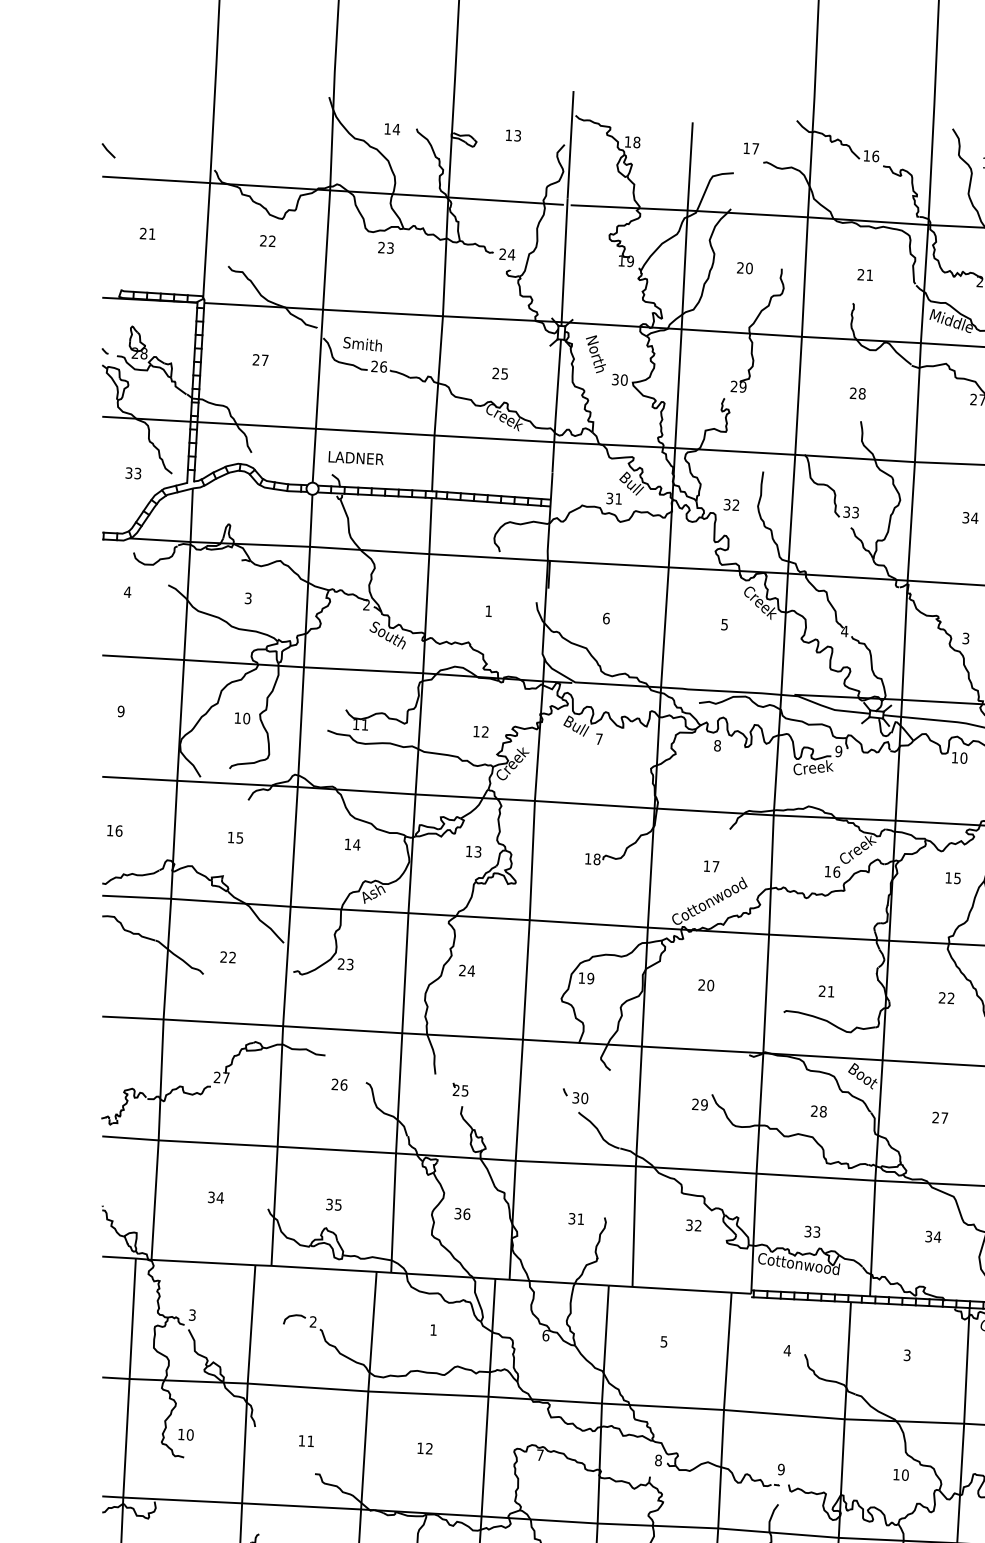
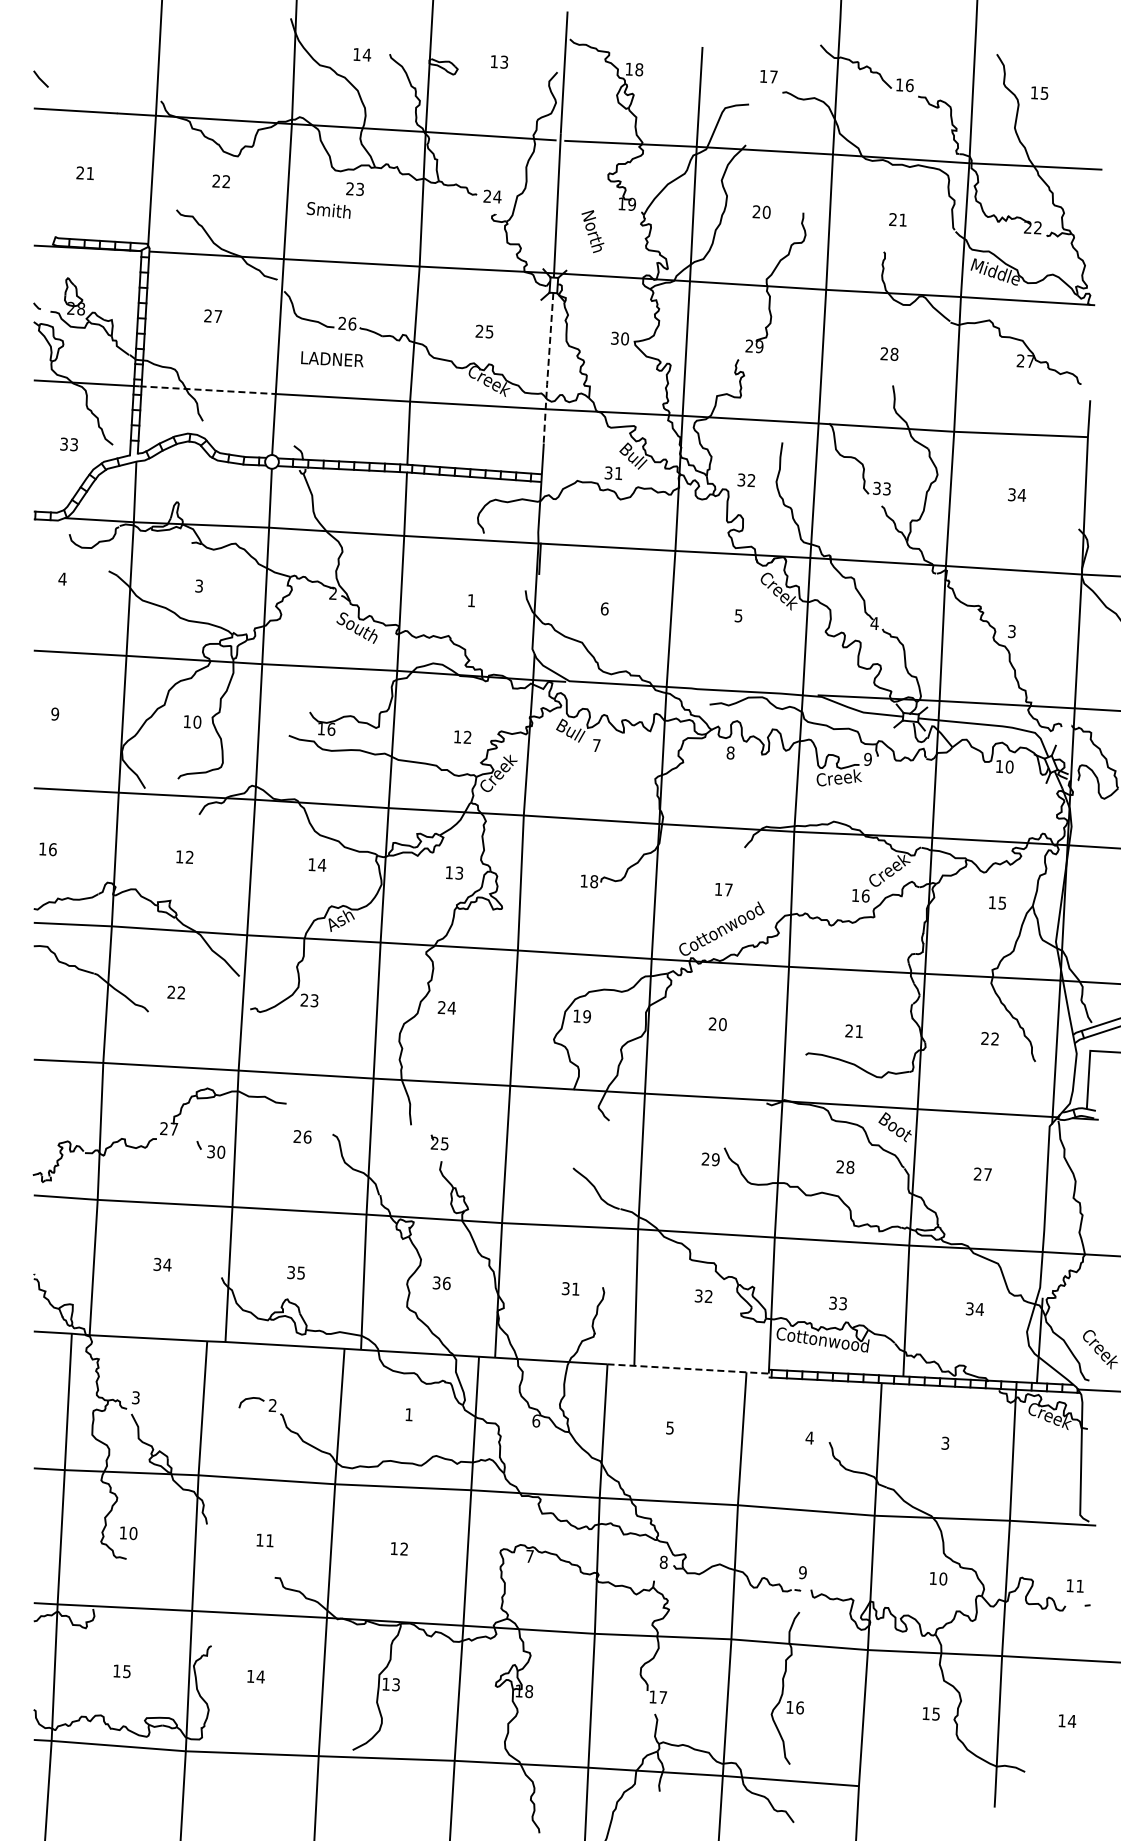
text: (362, 344) -> (328, 210), moved
text: (595, 354) -> (592, 231), moved
line: (556, 406) -> (548, 368), solid -> dashed
line: (256, 425) -> (208, 390), solid -> dashed
text: (356, 458) -> (332, 359), moved
text: (365, 725) -> (331, 729), 11 -> 16
text: (239, 837) -> (189, 856), 15 -> 12
part: (575, 1095) -> (210, 1149), moved
line: (680, 1289) -> (688, 1368), solid -> dashed

